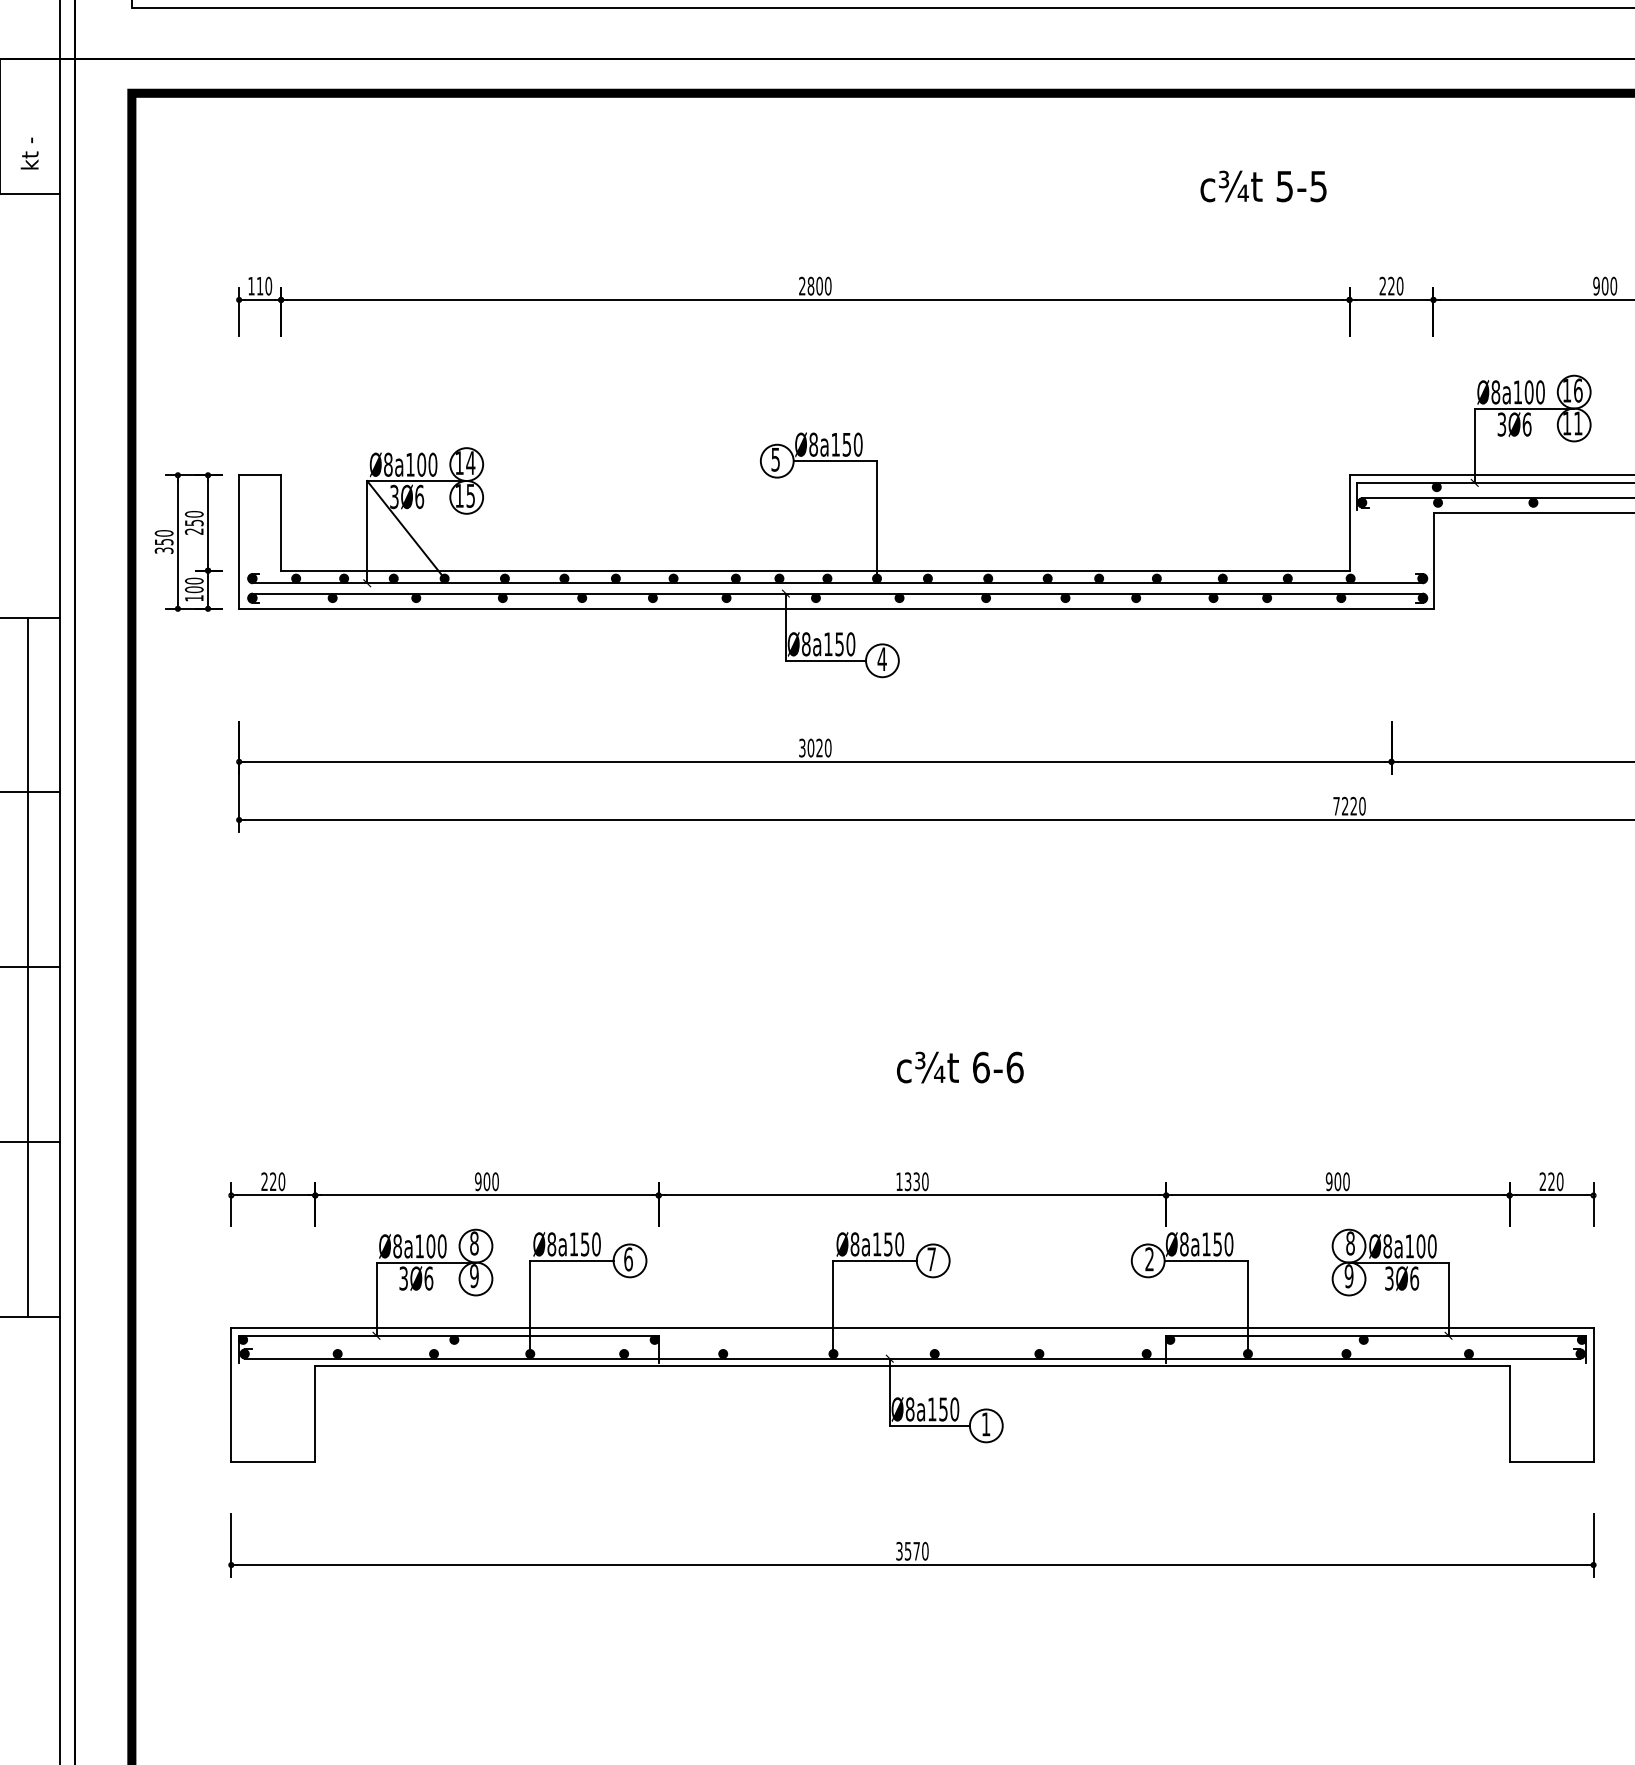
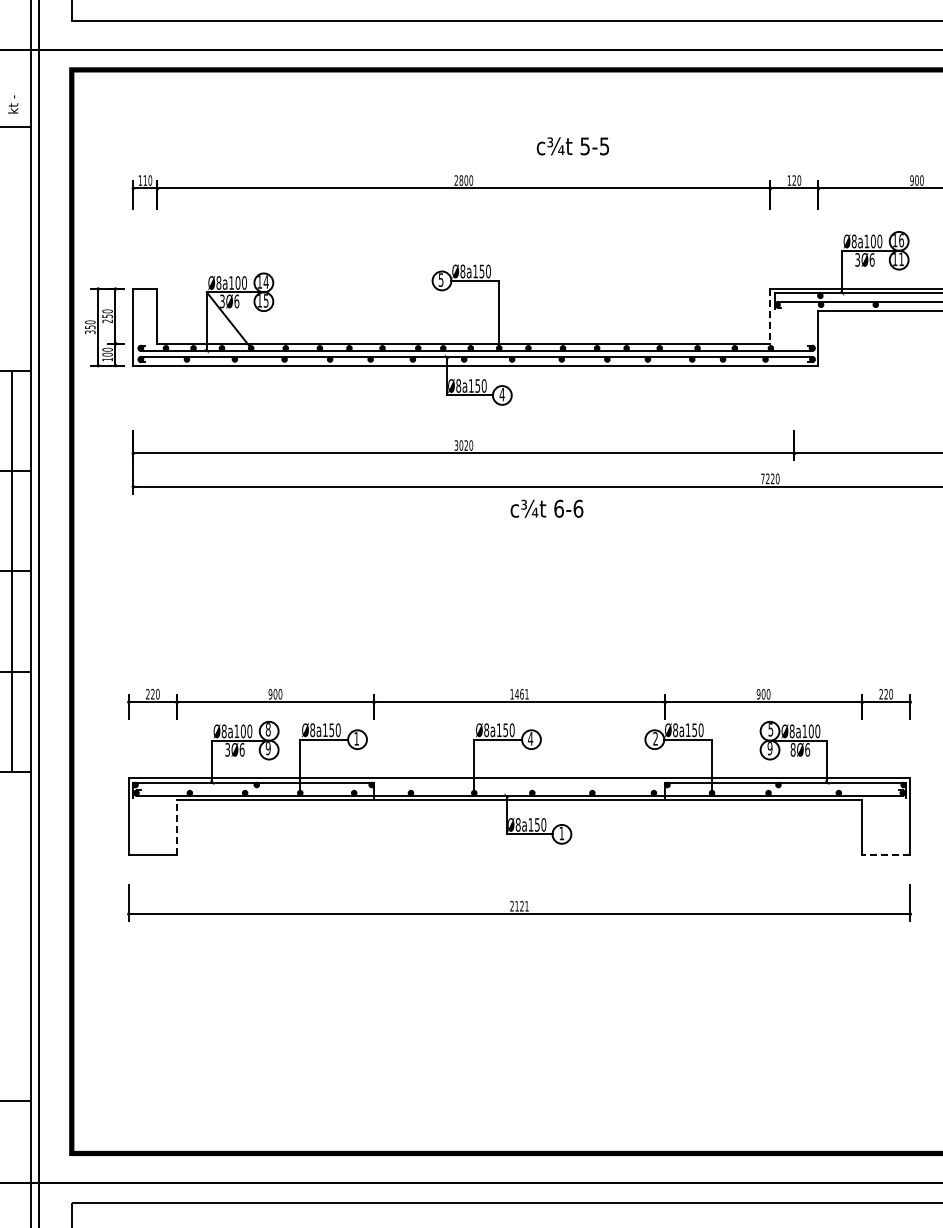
text: (1262, 186) -> (572, 146), moved
text: (1381, 286) -> (788, 180), 220 -> 120
line: (1349, 523) -> (770, 316), solid -> dashed
text: (959, 1067) -> (546, 508), moved
text: (915, 1182) -> (521, 694), 1330 -> 1461
text: (1349, 1243) -> (770, 729), 8 -> 5
text: (628, 1258) -> (356, 738), 6 -> 1
text: (931, 1258) -> (530, 738), 7 -> 4
text: (1388, 1277) -> (792, 749), 3Ø6 -> 8Ø6
line: (316, 1413) -> (177, 827), solid -> dashed
line: (1550, 1460) -> (885, 854), solid -> dashed
text: (912, 1551) -> (519, 906), 3570 -> 2121

